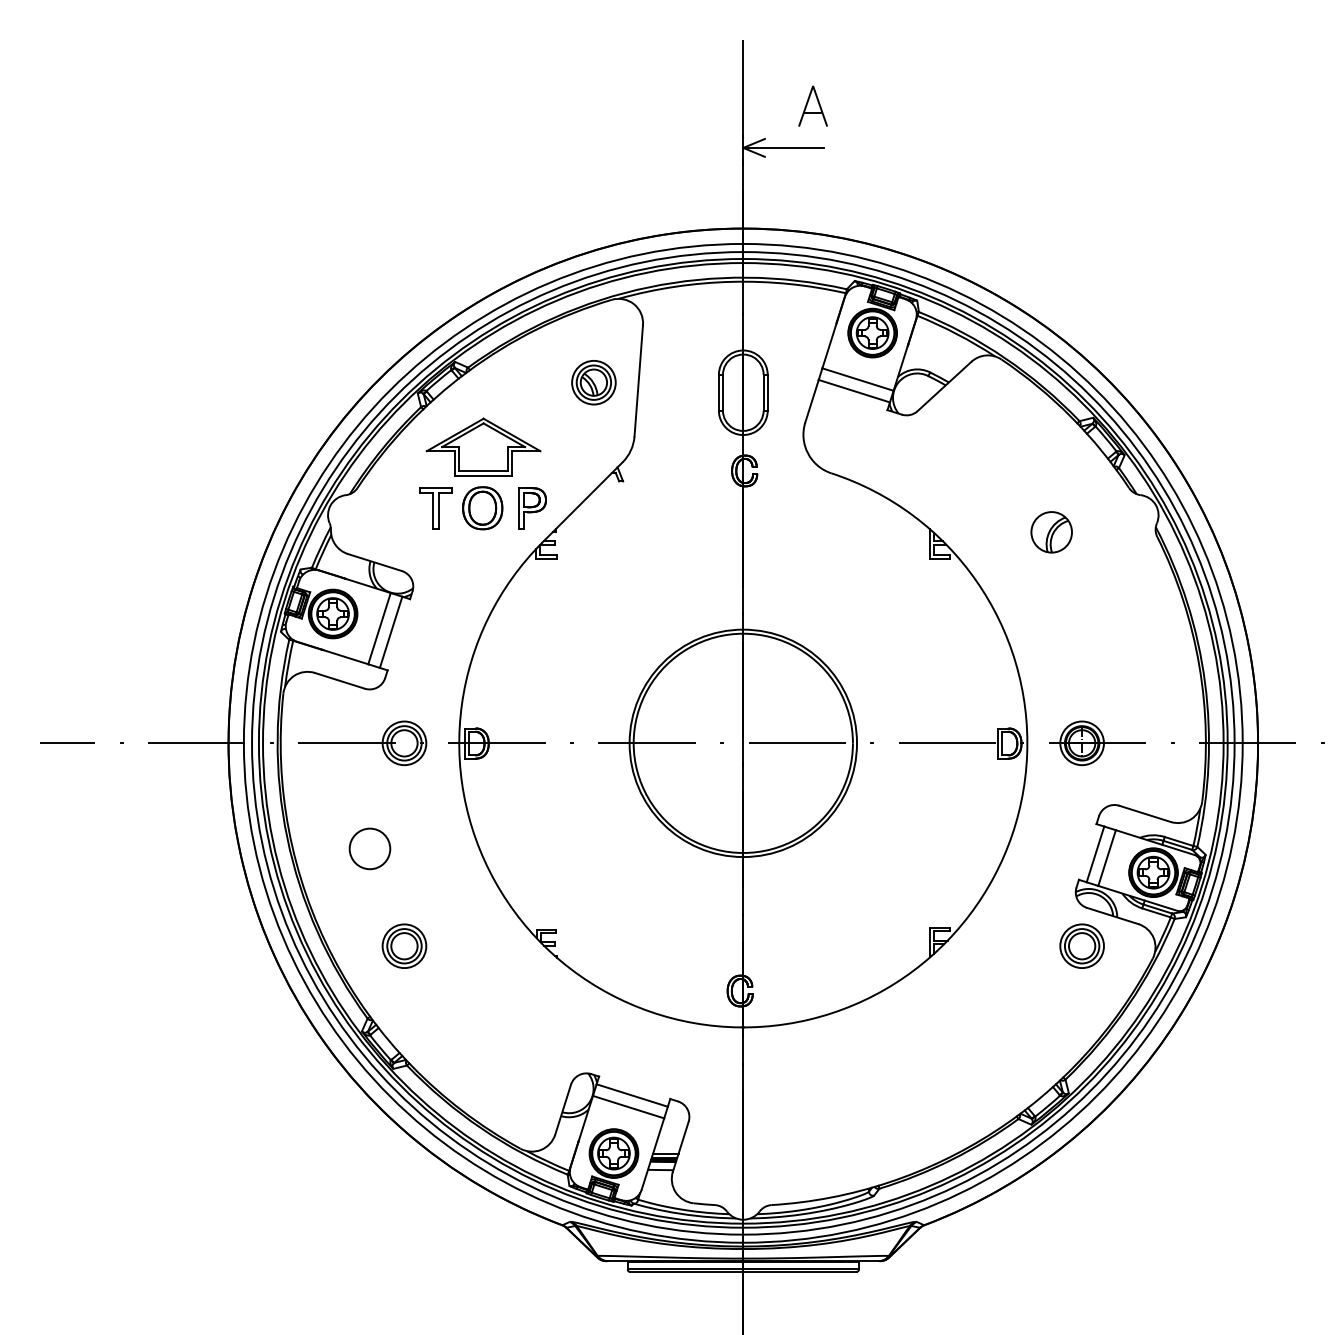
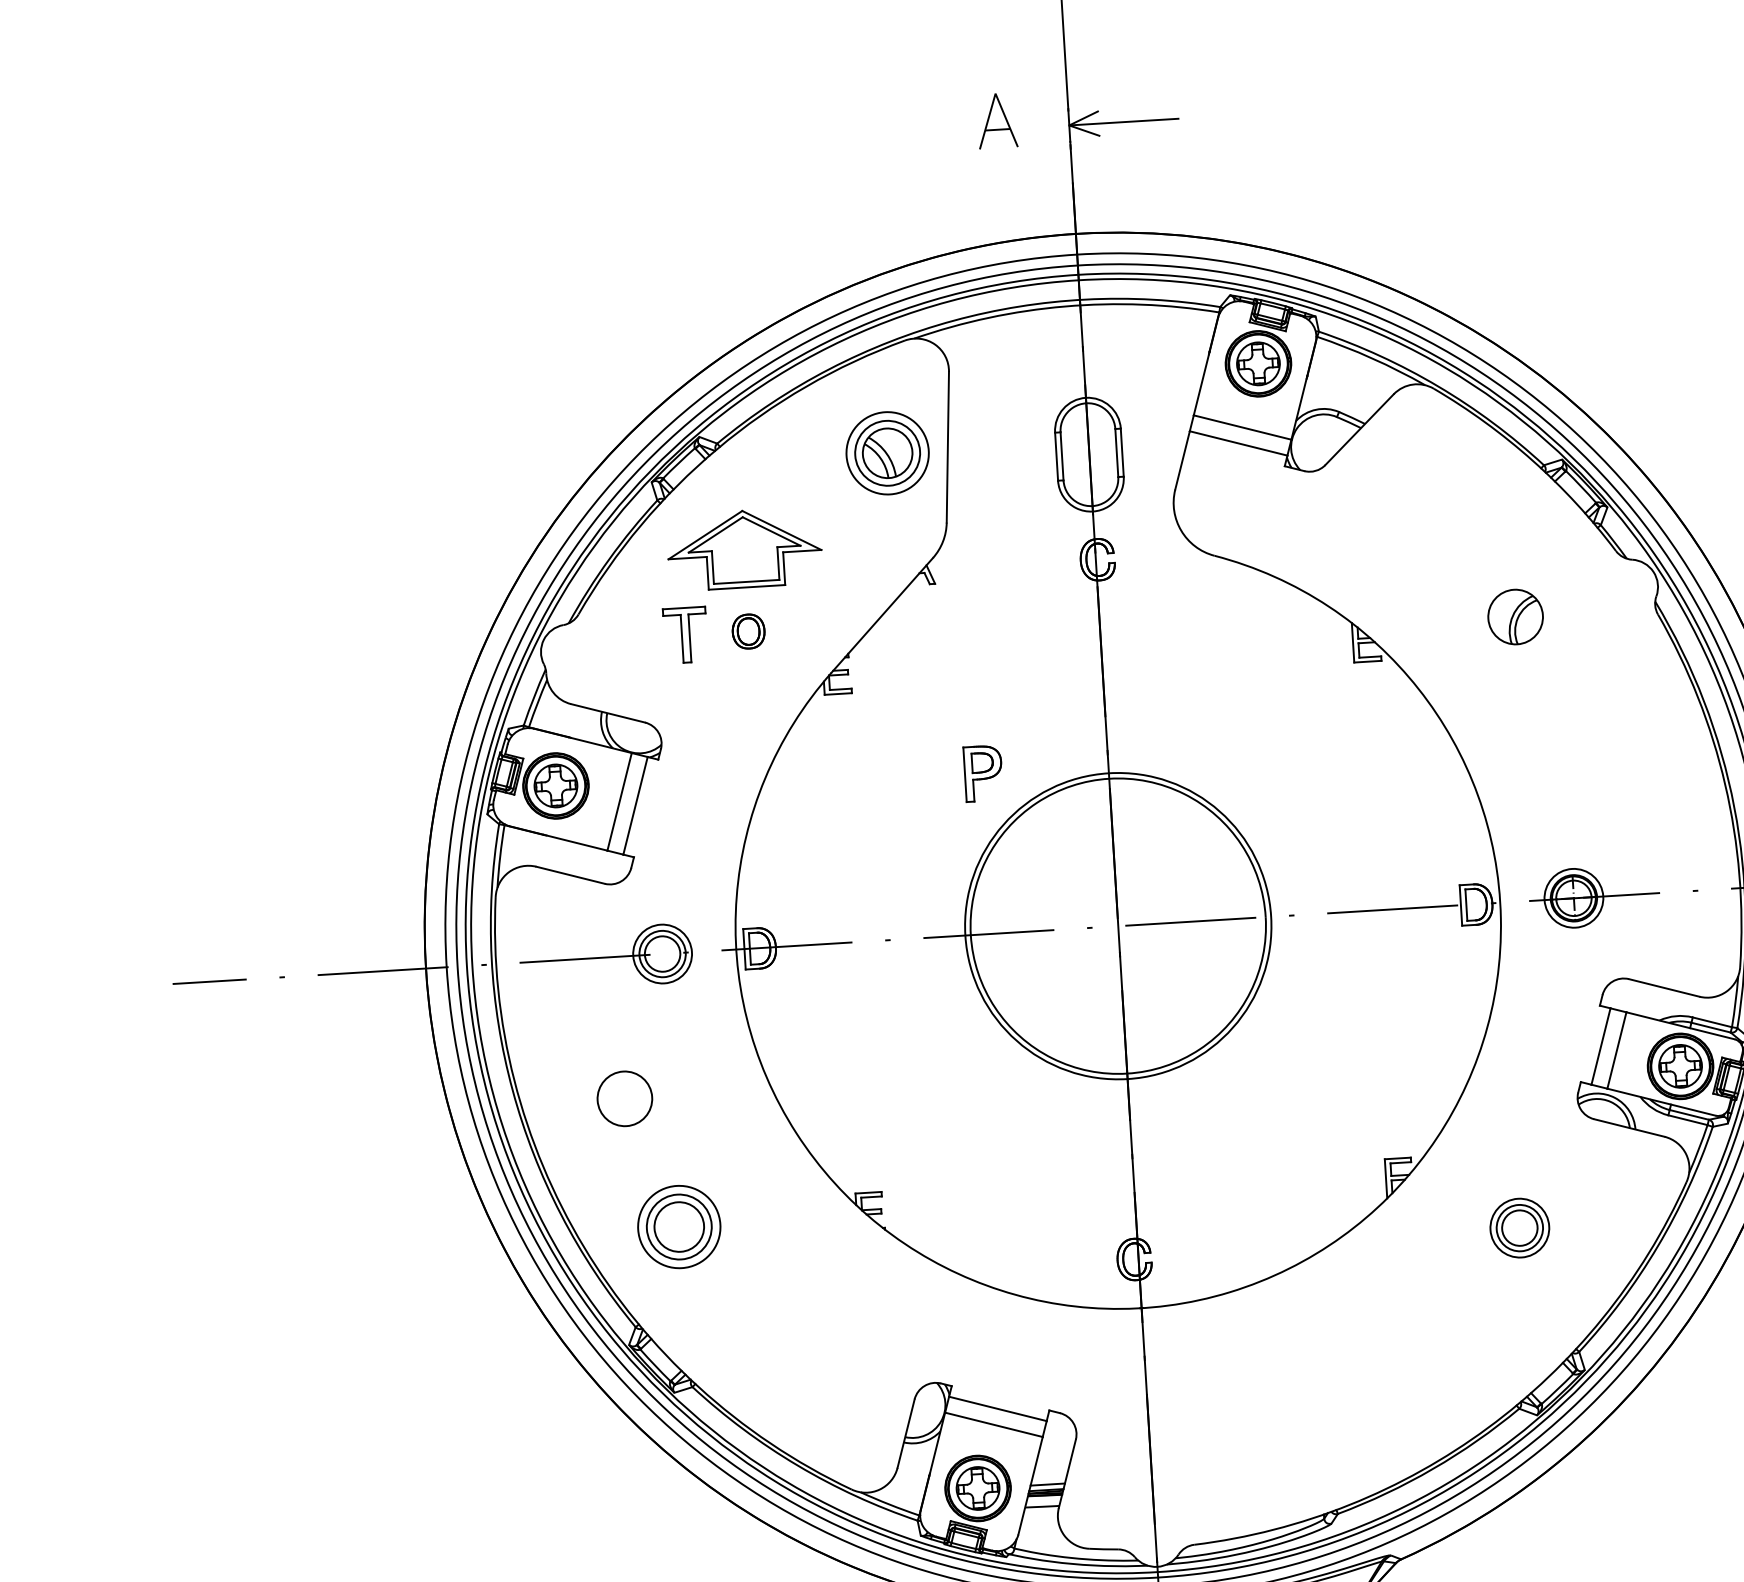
part: (812, 105) -> (996, 119), moved
part: (593, 382) -> (887, 453), size x1.4
part: (482, 508) -> (748, 631), size x0.6
part: (532, 508) -> (983, 773), moved
part: (404, 945) -> (679, 1225), size x1.4
part: (1081, 945) -> (1518, 1227), moved

